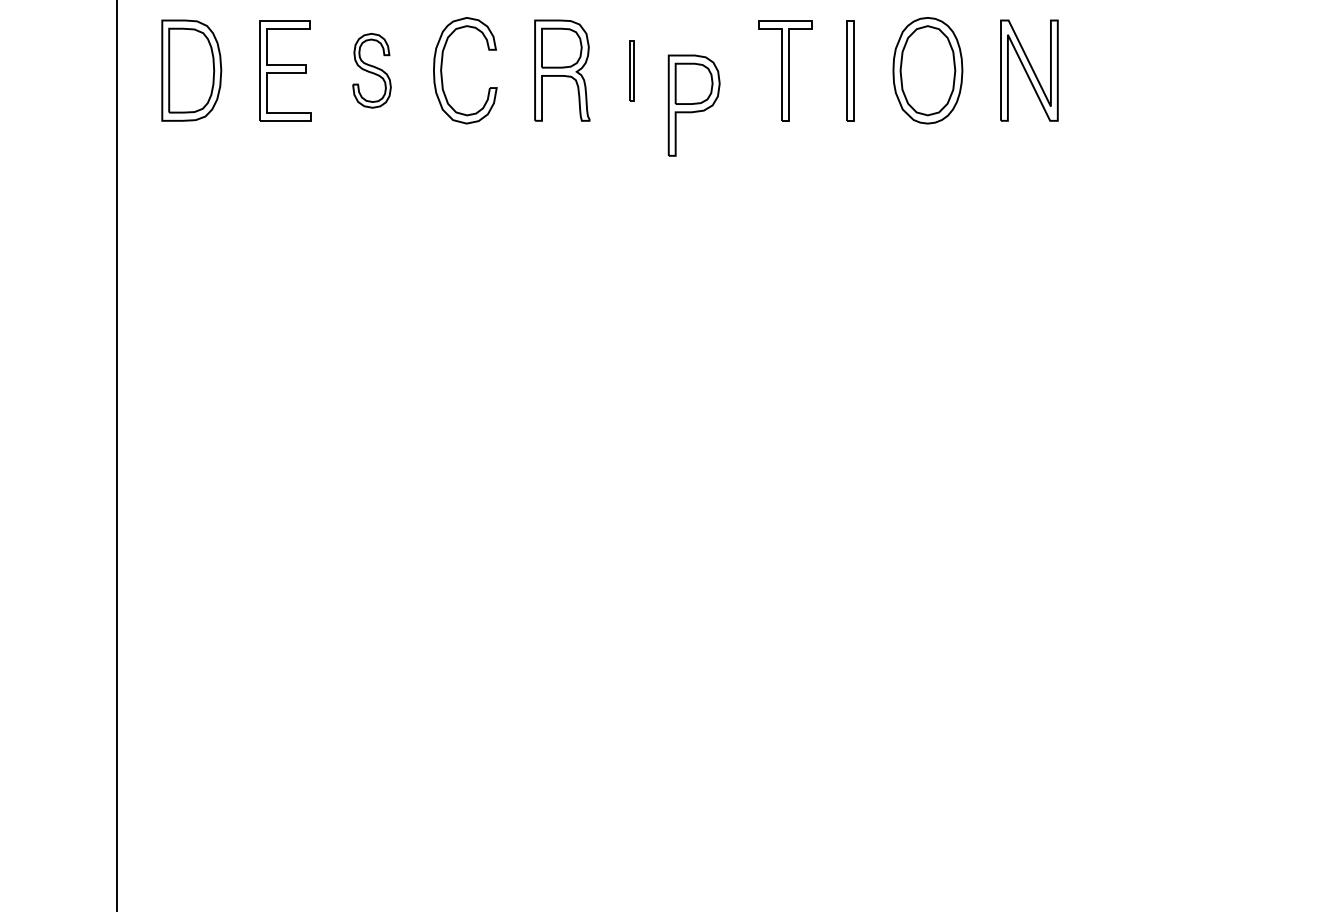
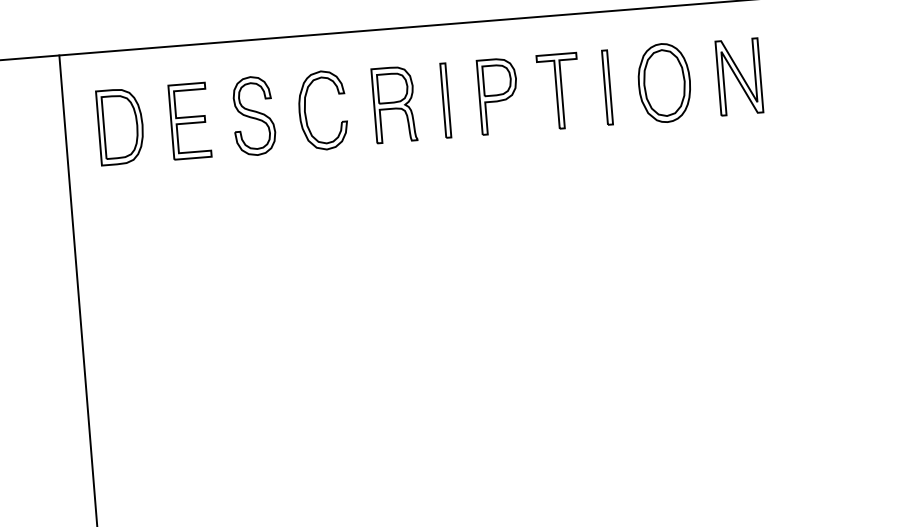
part: (371, 70) -> (253, 115), size x1.43
part: (631, 70) -> (445, 100), size x1.67
part: (693, 105) -> (497, 96), moved

